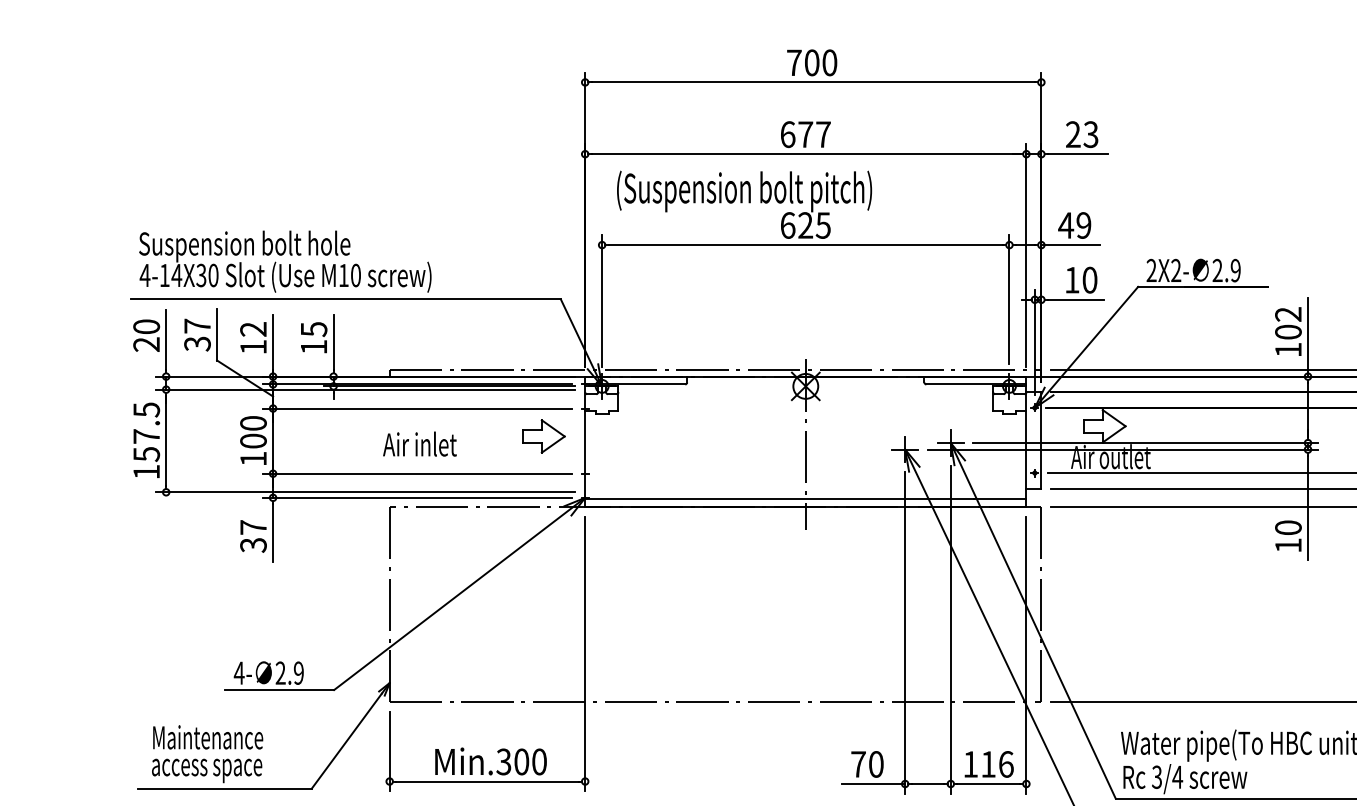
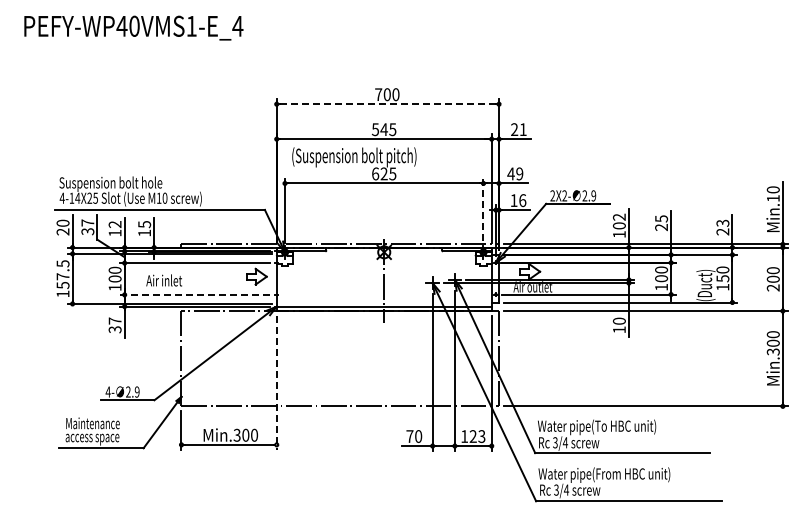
line: (812, 83) -> (387, 104), solid -> dashed
text: (804, 134) -> (383, 129), 677 -> 545
text: (1089, 134) -> (522, 129), 23 -> 21
text: (207, 273) -> (92, 197), 4-14X30 -> 4-14X25
text: (1089, 280) -> (522, 200), 10 -> 16
line: (1009, 298) -> (483, 209), solid -> dashed
text: (418, 444) -> (163, 280), moved
line: (416, 472) -> (194, 294), solid -> dashed
line: (584, 653) -> (276, 382), solid -> dashed
text: (997, 764) -> (477, 436), 116 -> 123

